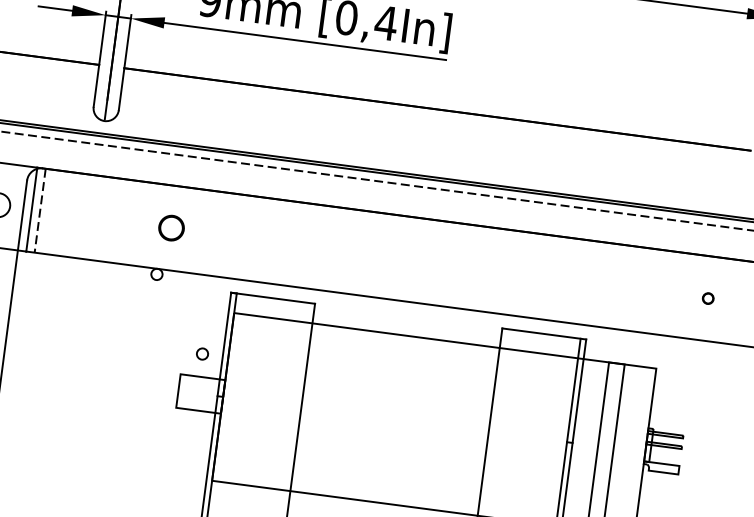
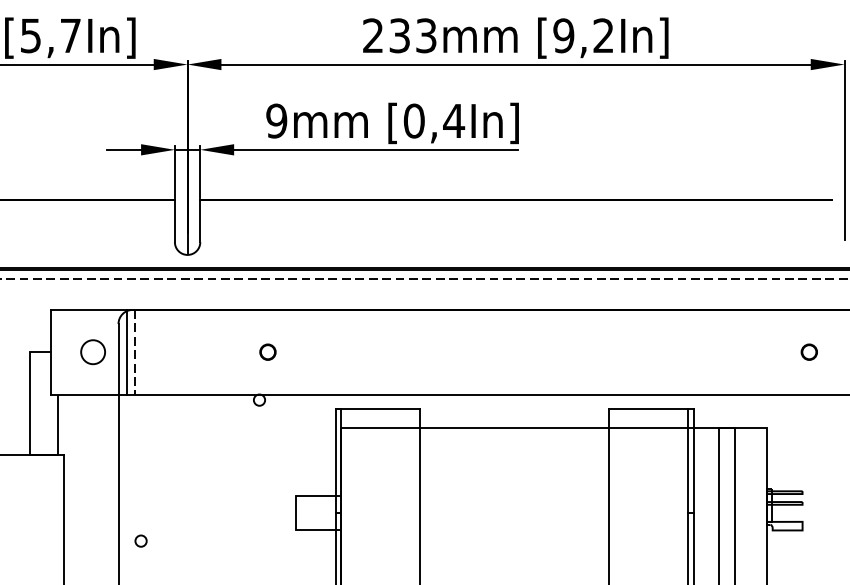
circle: (171, 227) -> (267, 351), size x0.62
circle: (707, 297) -> (808, 351), size x1.43
circle: (202, 353) -> (140, 540), moved

